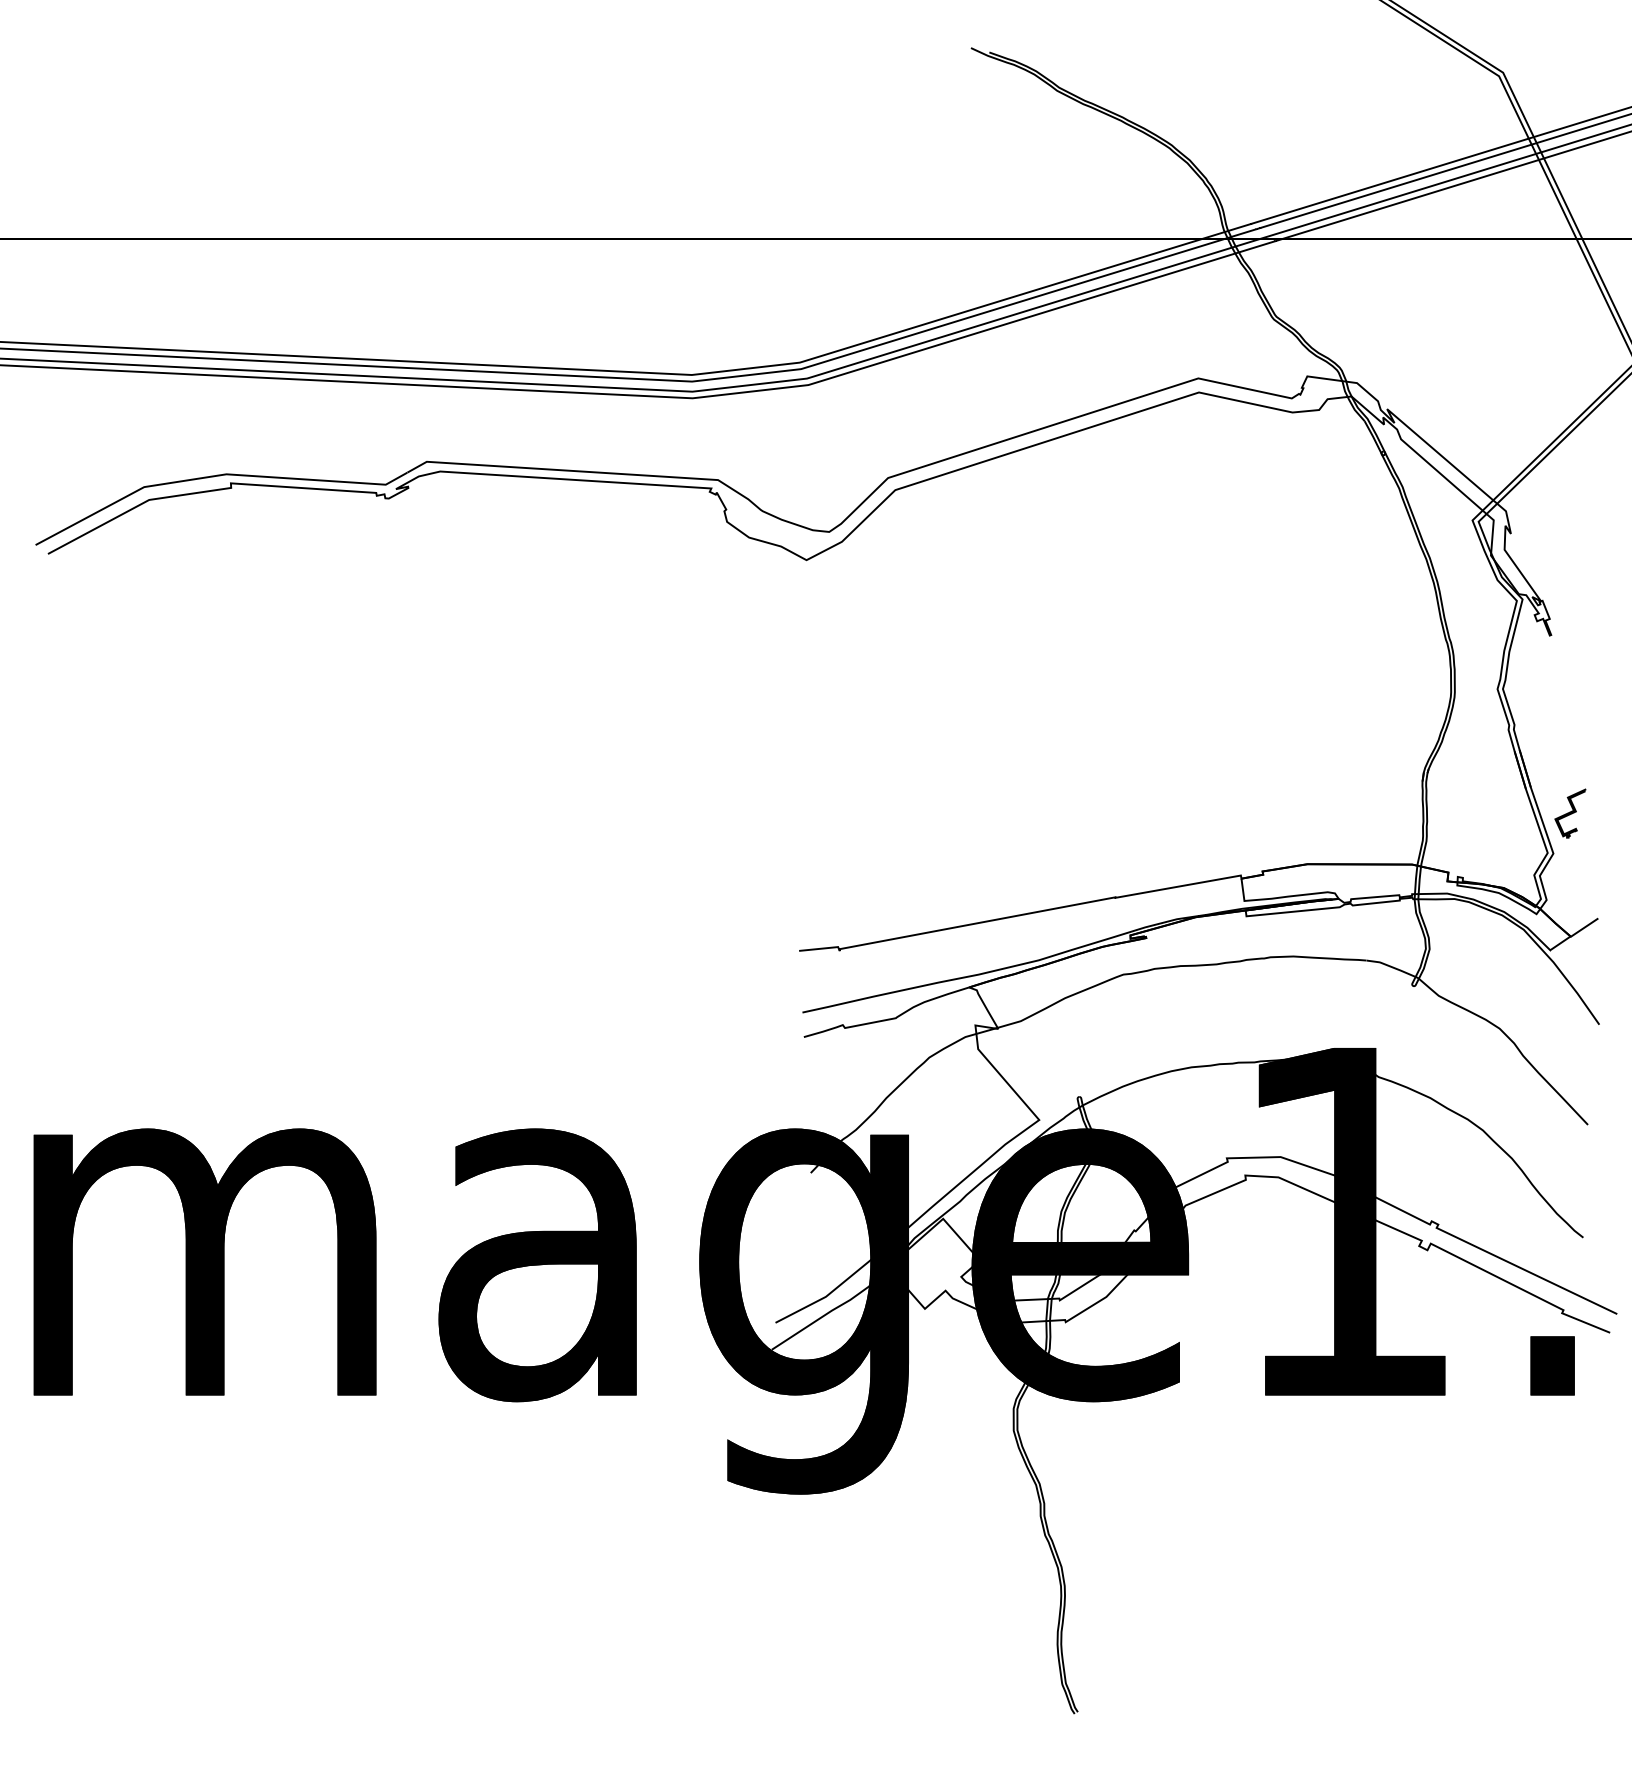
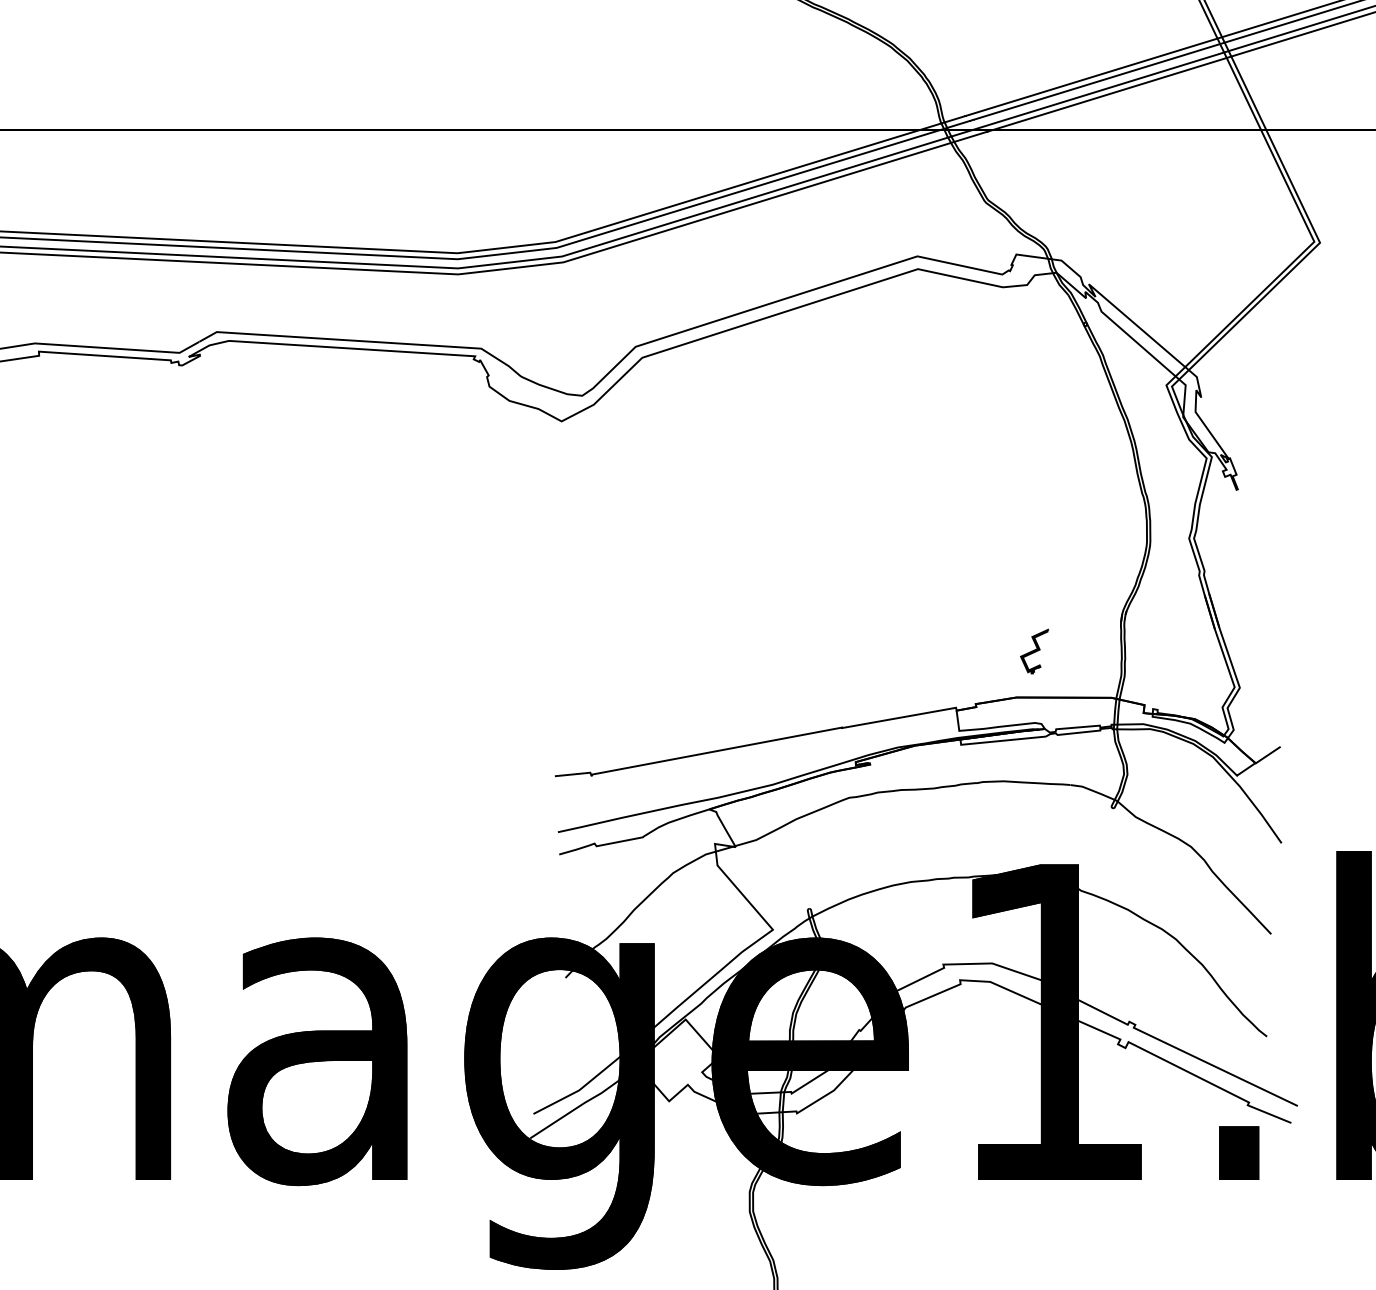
curve: (1570, 813) -> (1034, 651), moved

